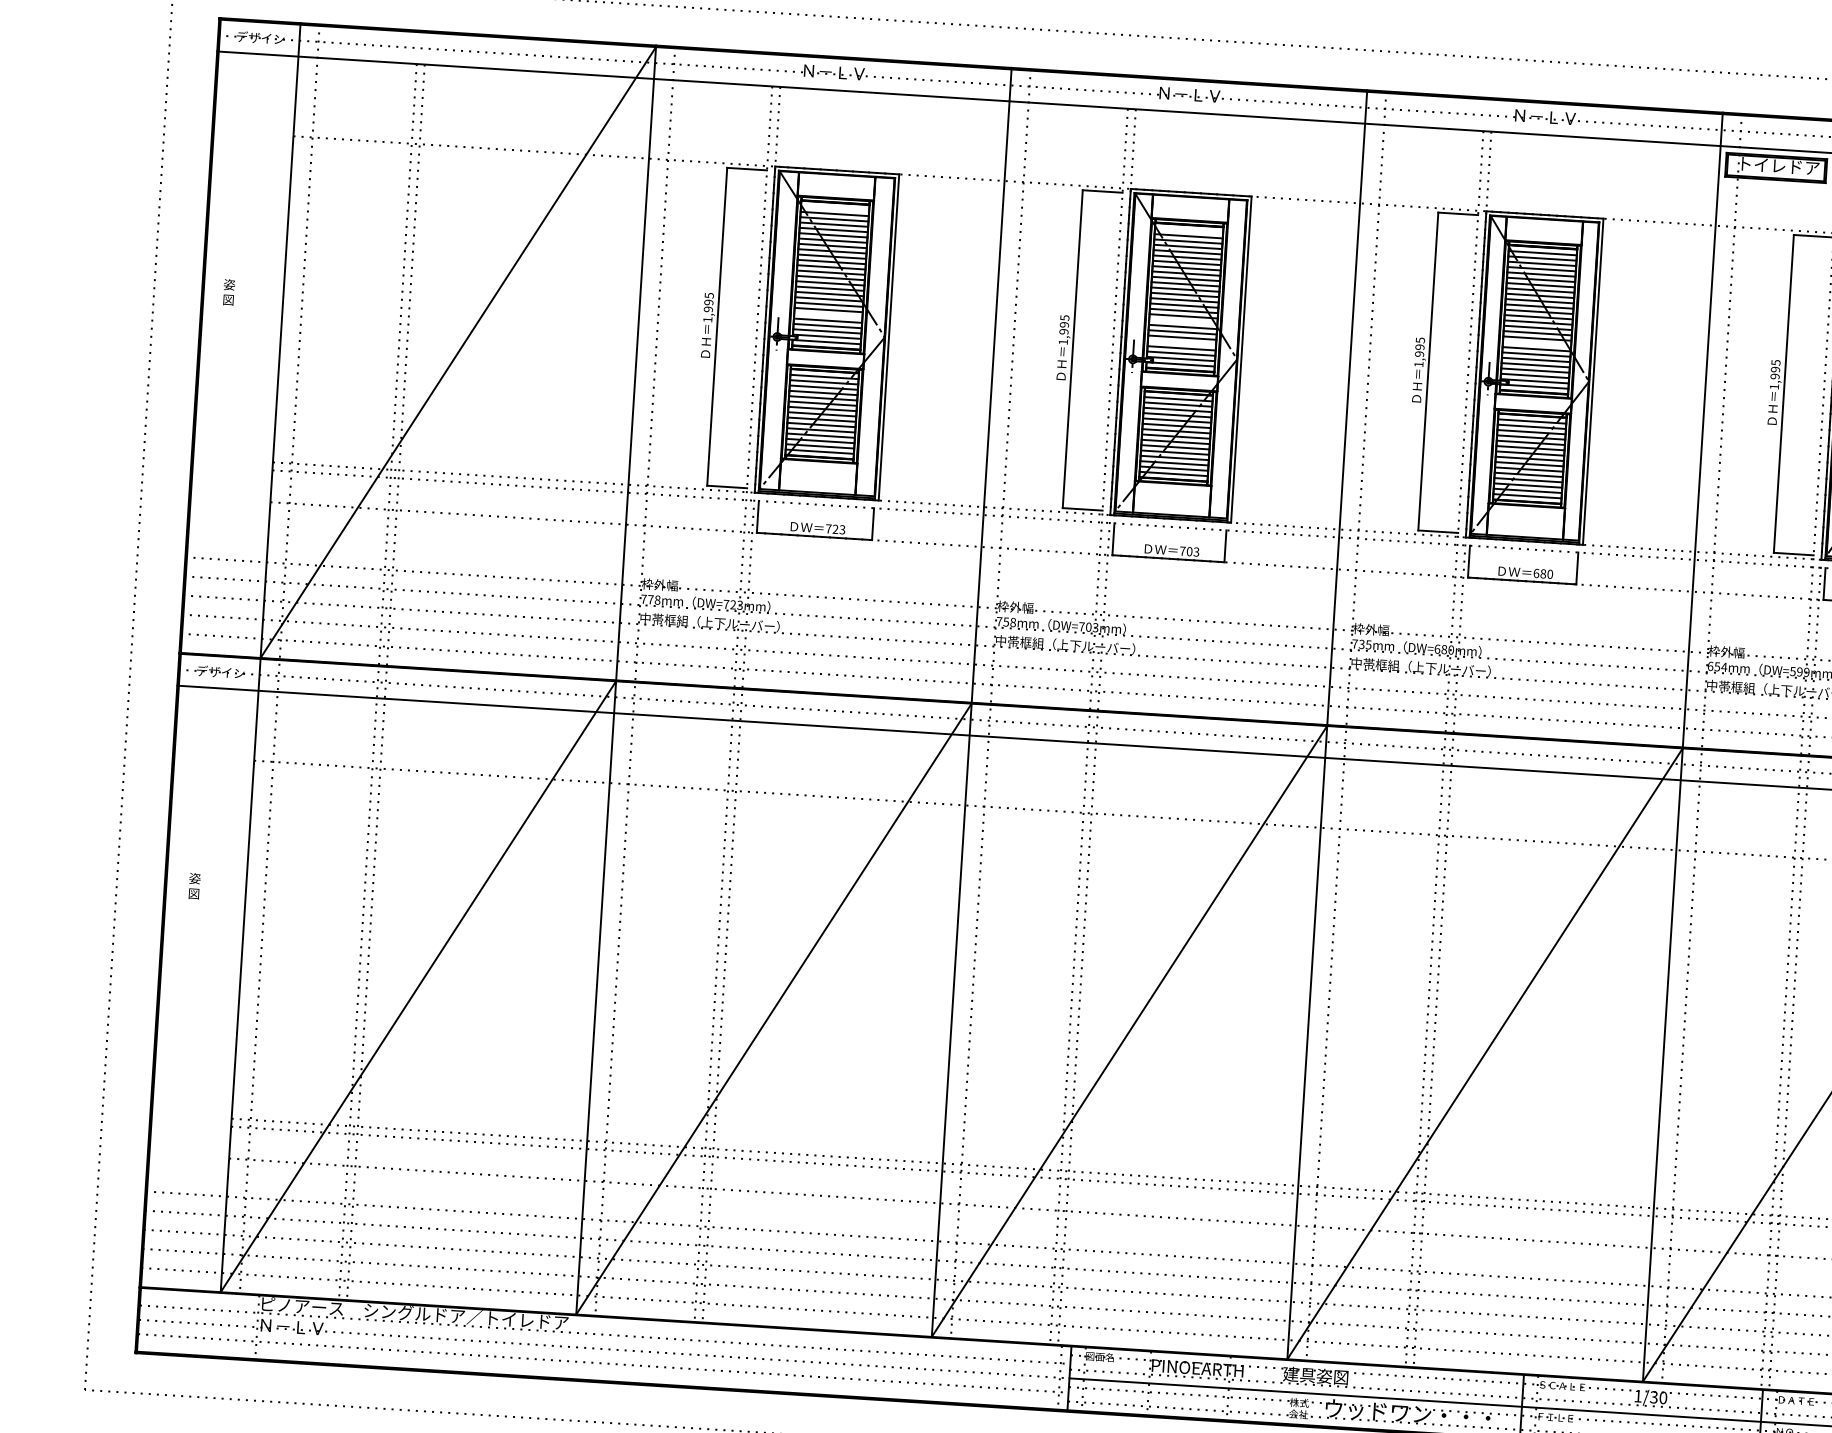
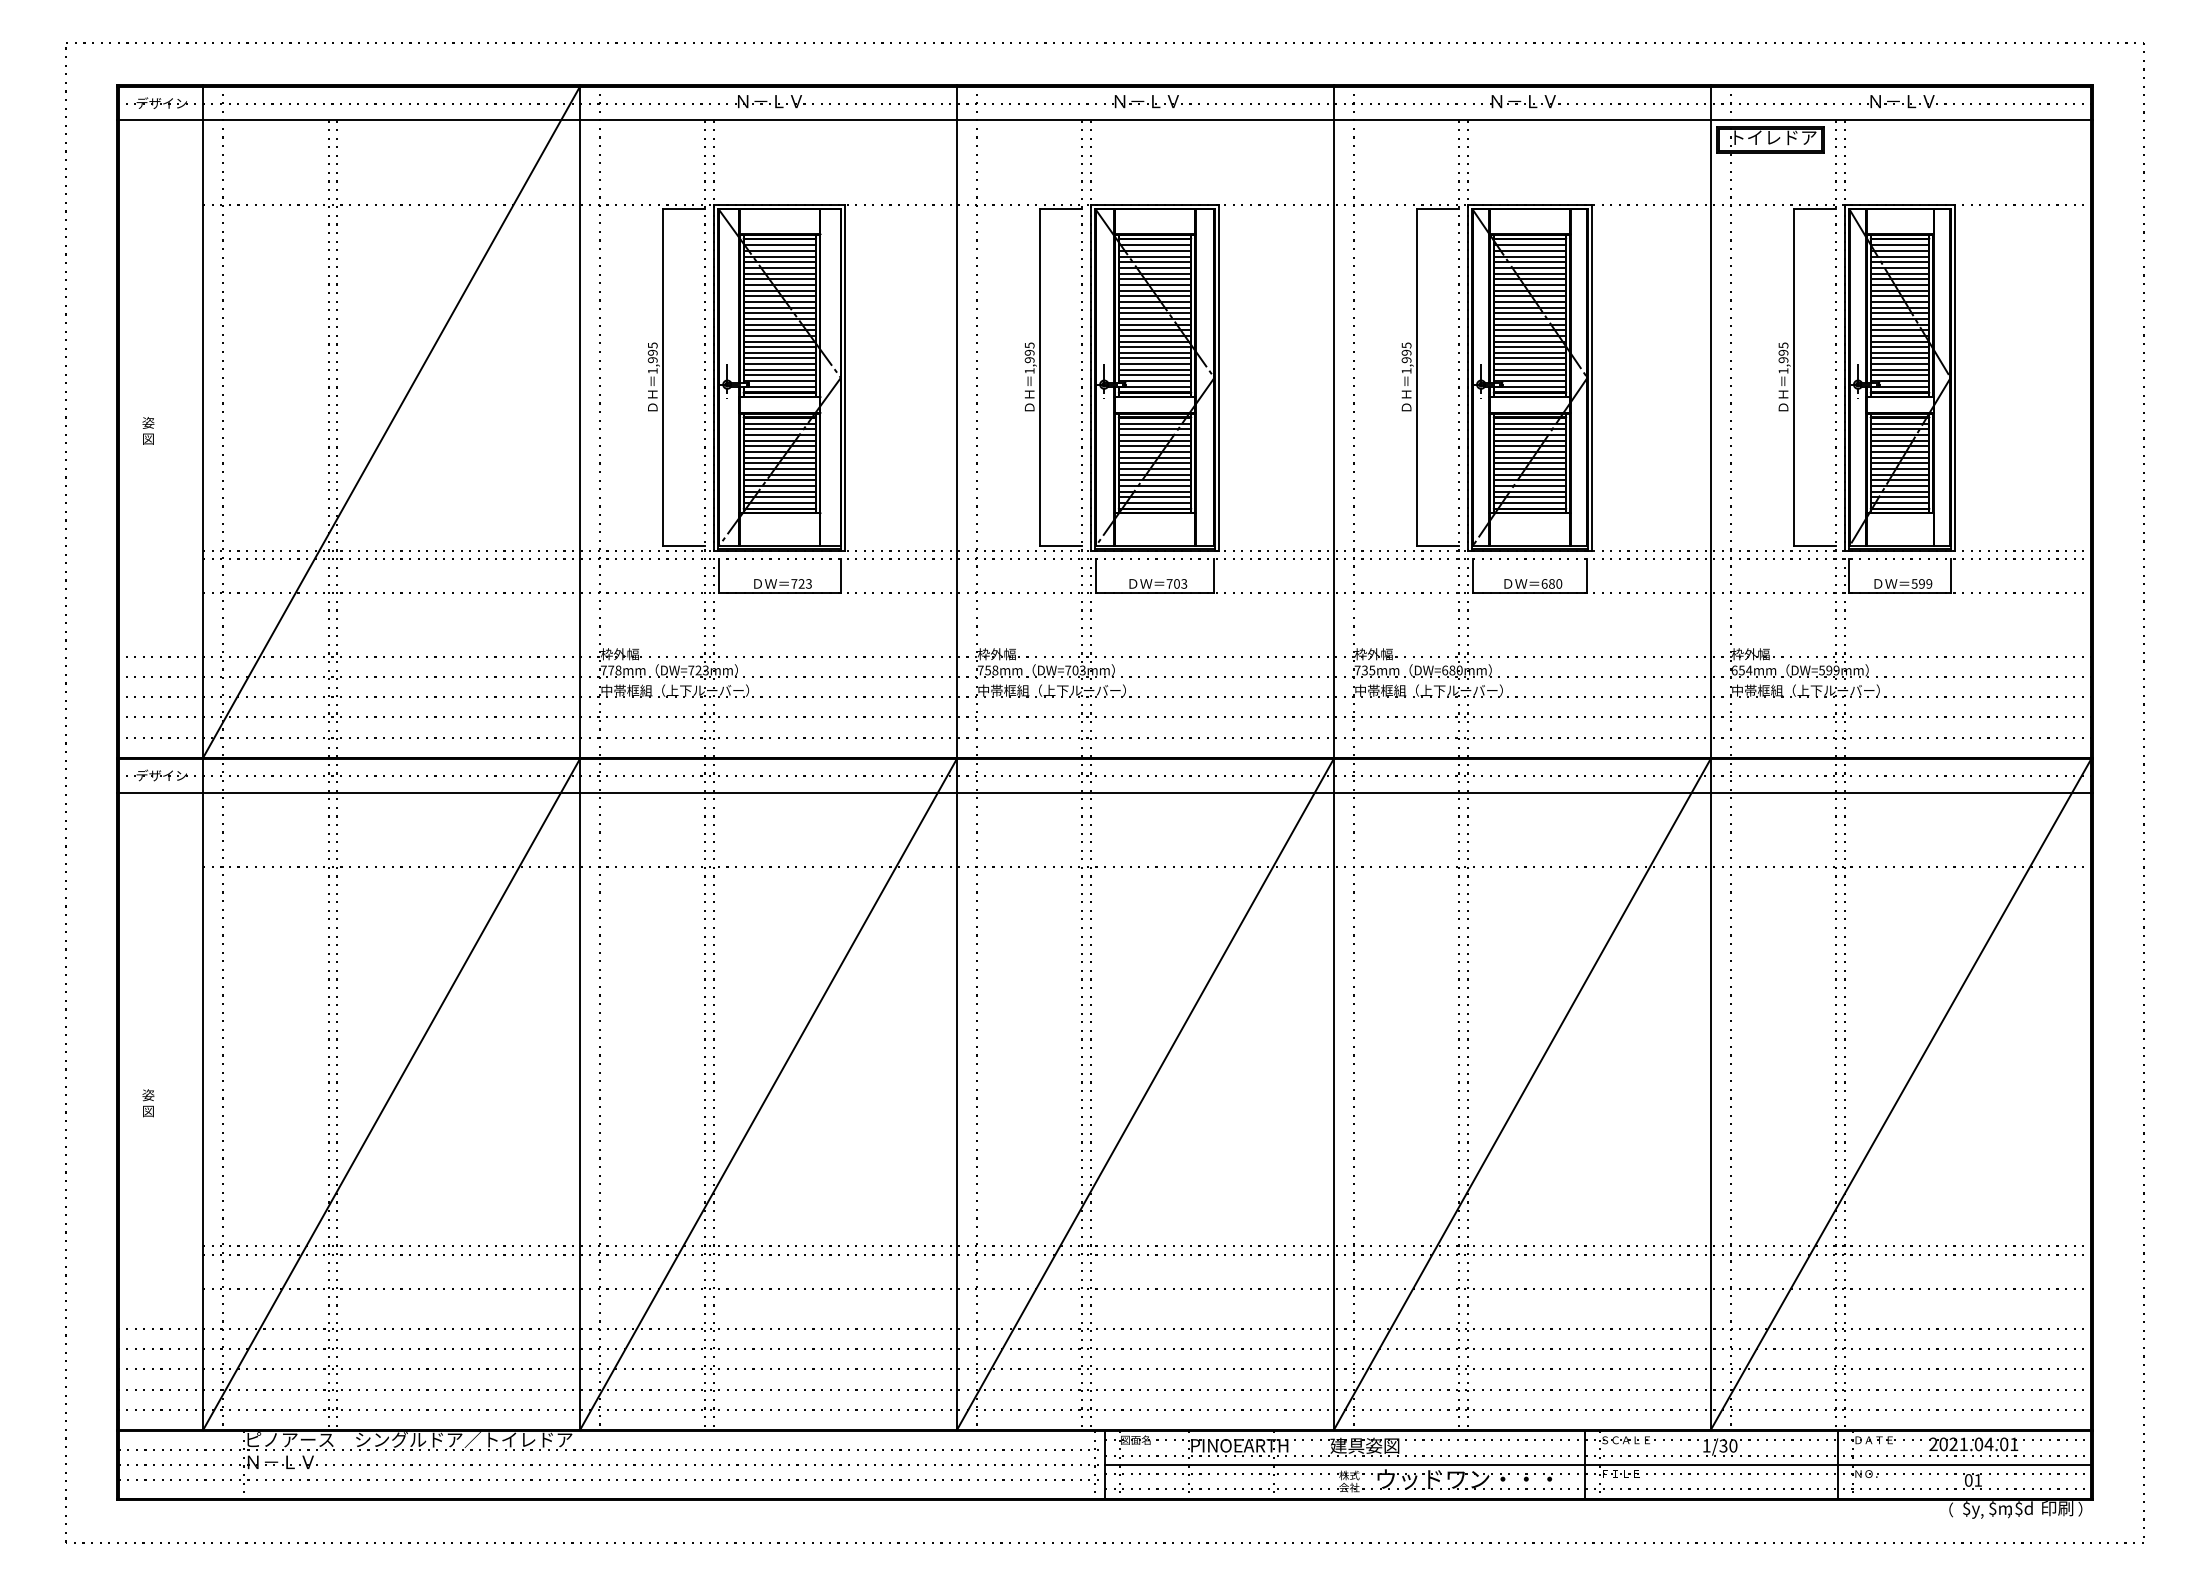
line: (834, 208) -> (779, 245), added
line: (1188, 231) -> (1154, 245), added
text: (229, 291) -> (148, 430), moved
line: (828, 315) -> (779, 358), added
line: (1182, 321) -> (1154, 341), added
line: (1181, 343) -> (1154, 364), added
line: (1536, 343) -> (1529, 341), added
text: (194, 886) -> (148, 1103), moved

